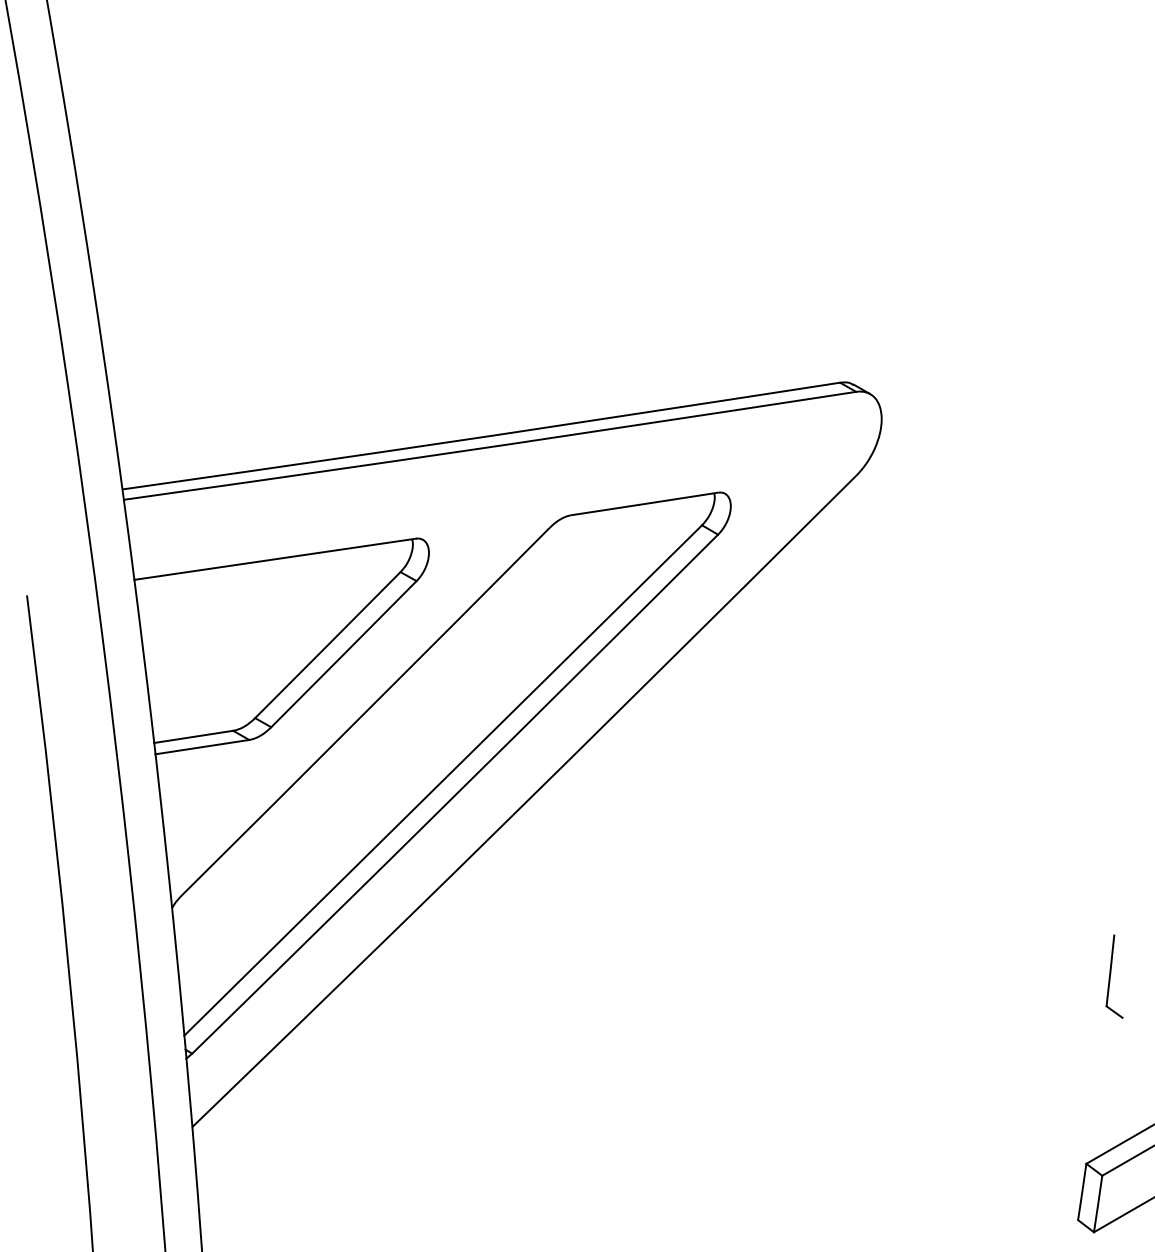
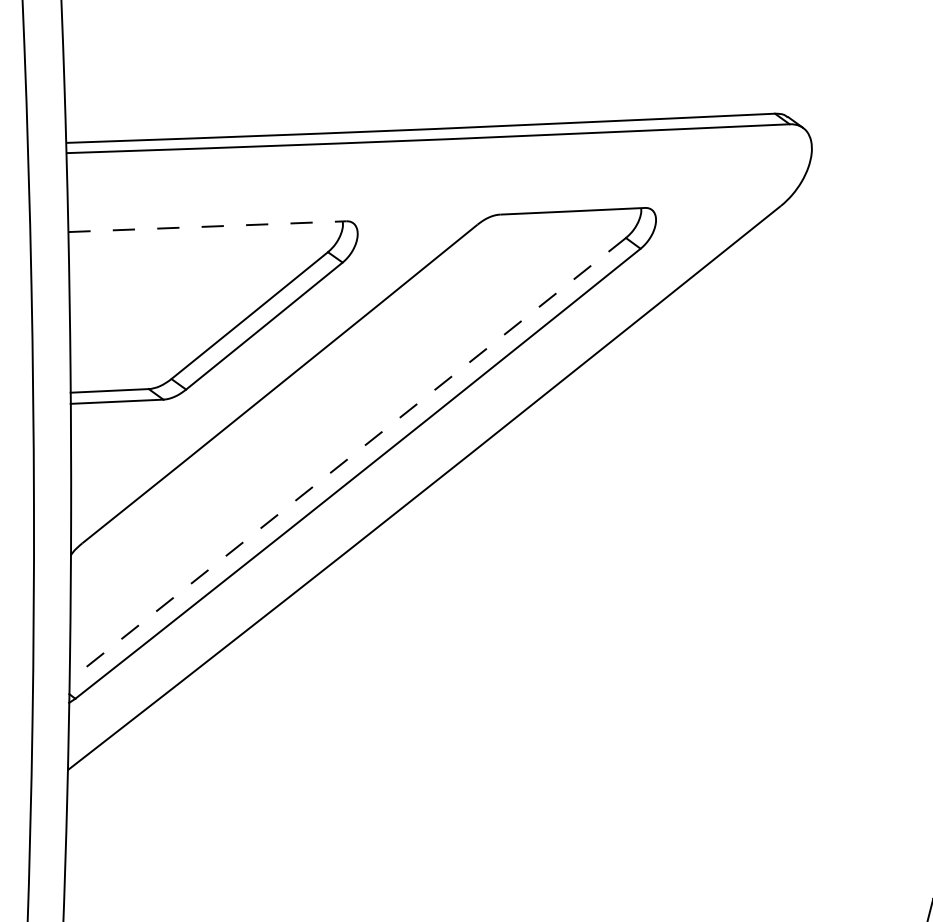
line: (275, 559) -> (207, 226), solid -> dashed
line: (442, 780) -> (347, 459), solid -> dashed

